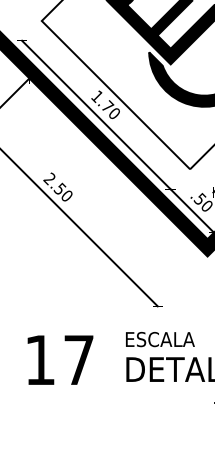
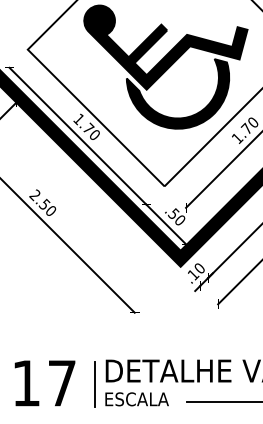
text: (159, 339) -> (136, 399), moved
text: (59, 360) -> (44, 383), moved
line: (115, 384) -> (95, 384), added

